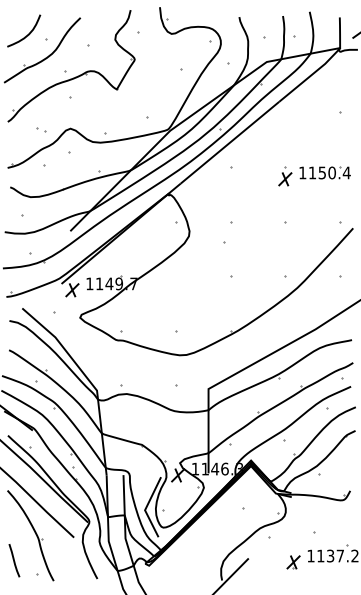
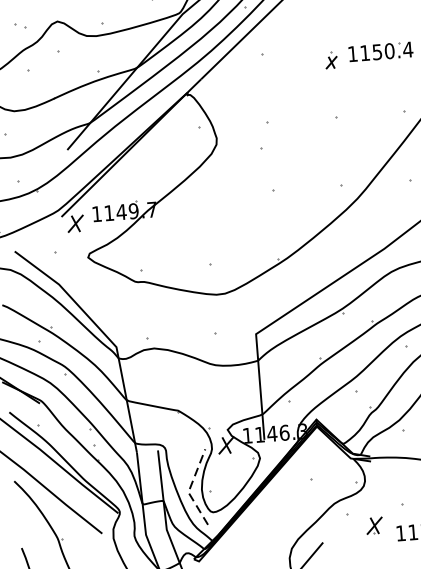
part: (285, 176) -> (331, 60), size x0.7
line: (146, 507) -> (190, 488), solid -> dashed
part: (293, 562) -> (374, 525), moved

